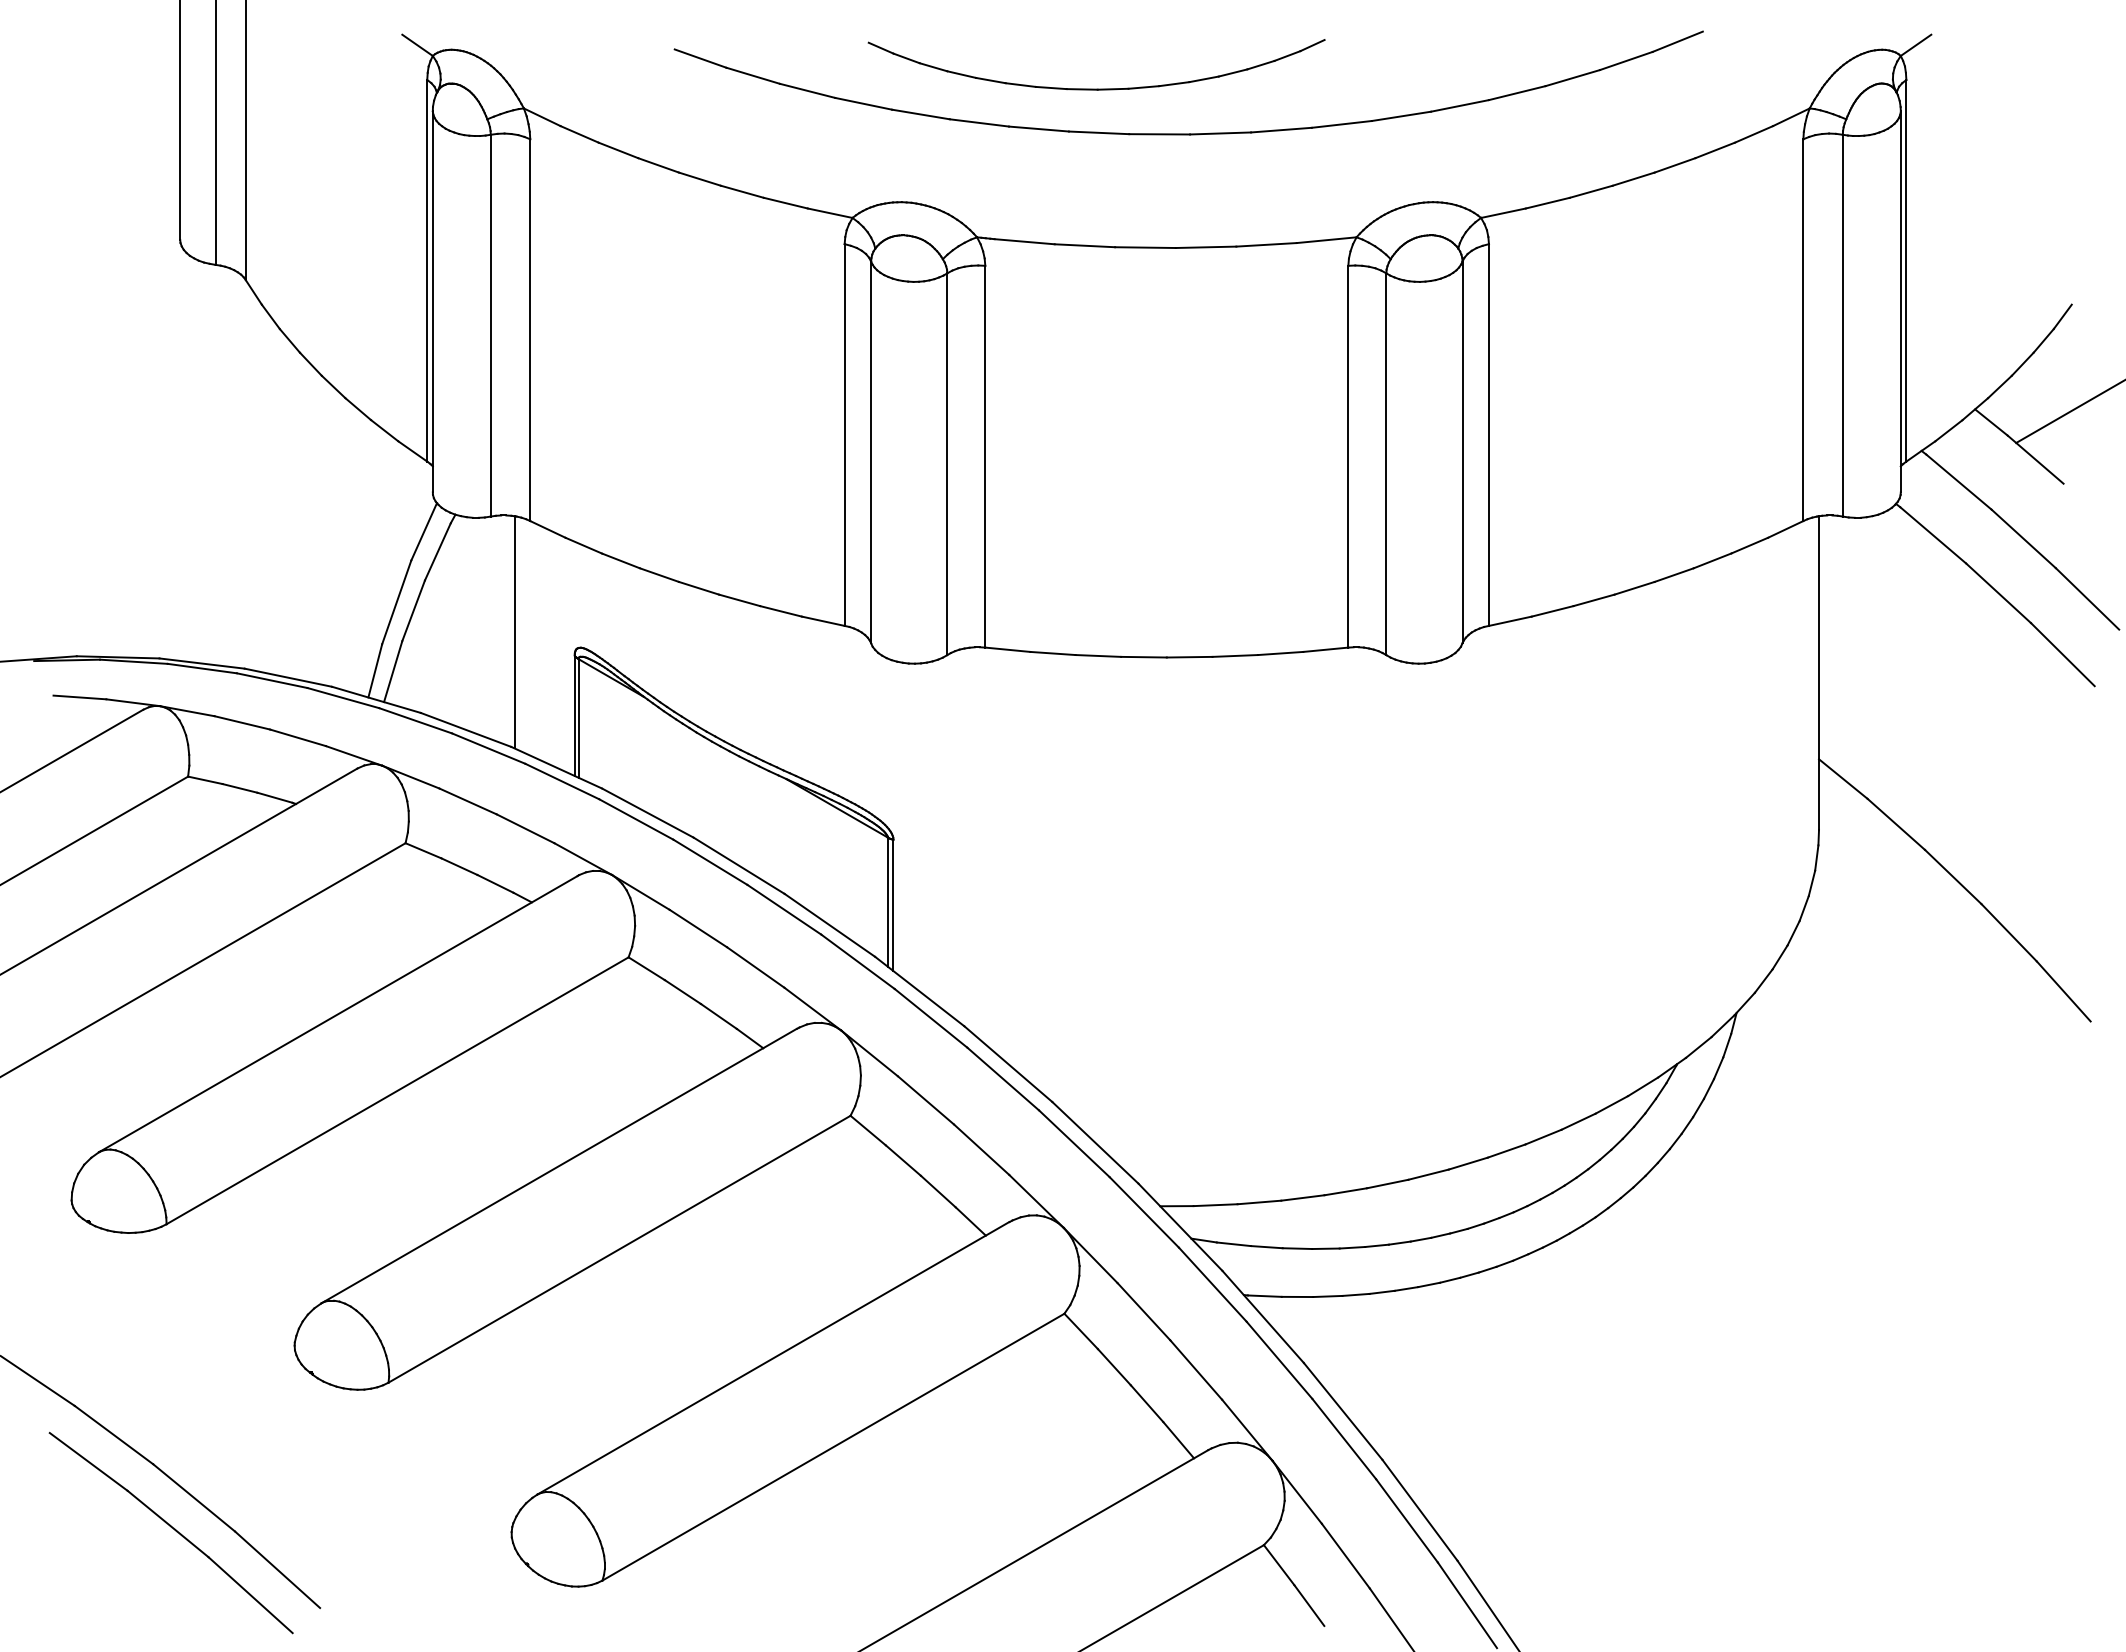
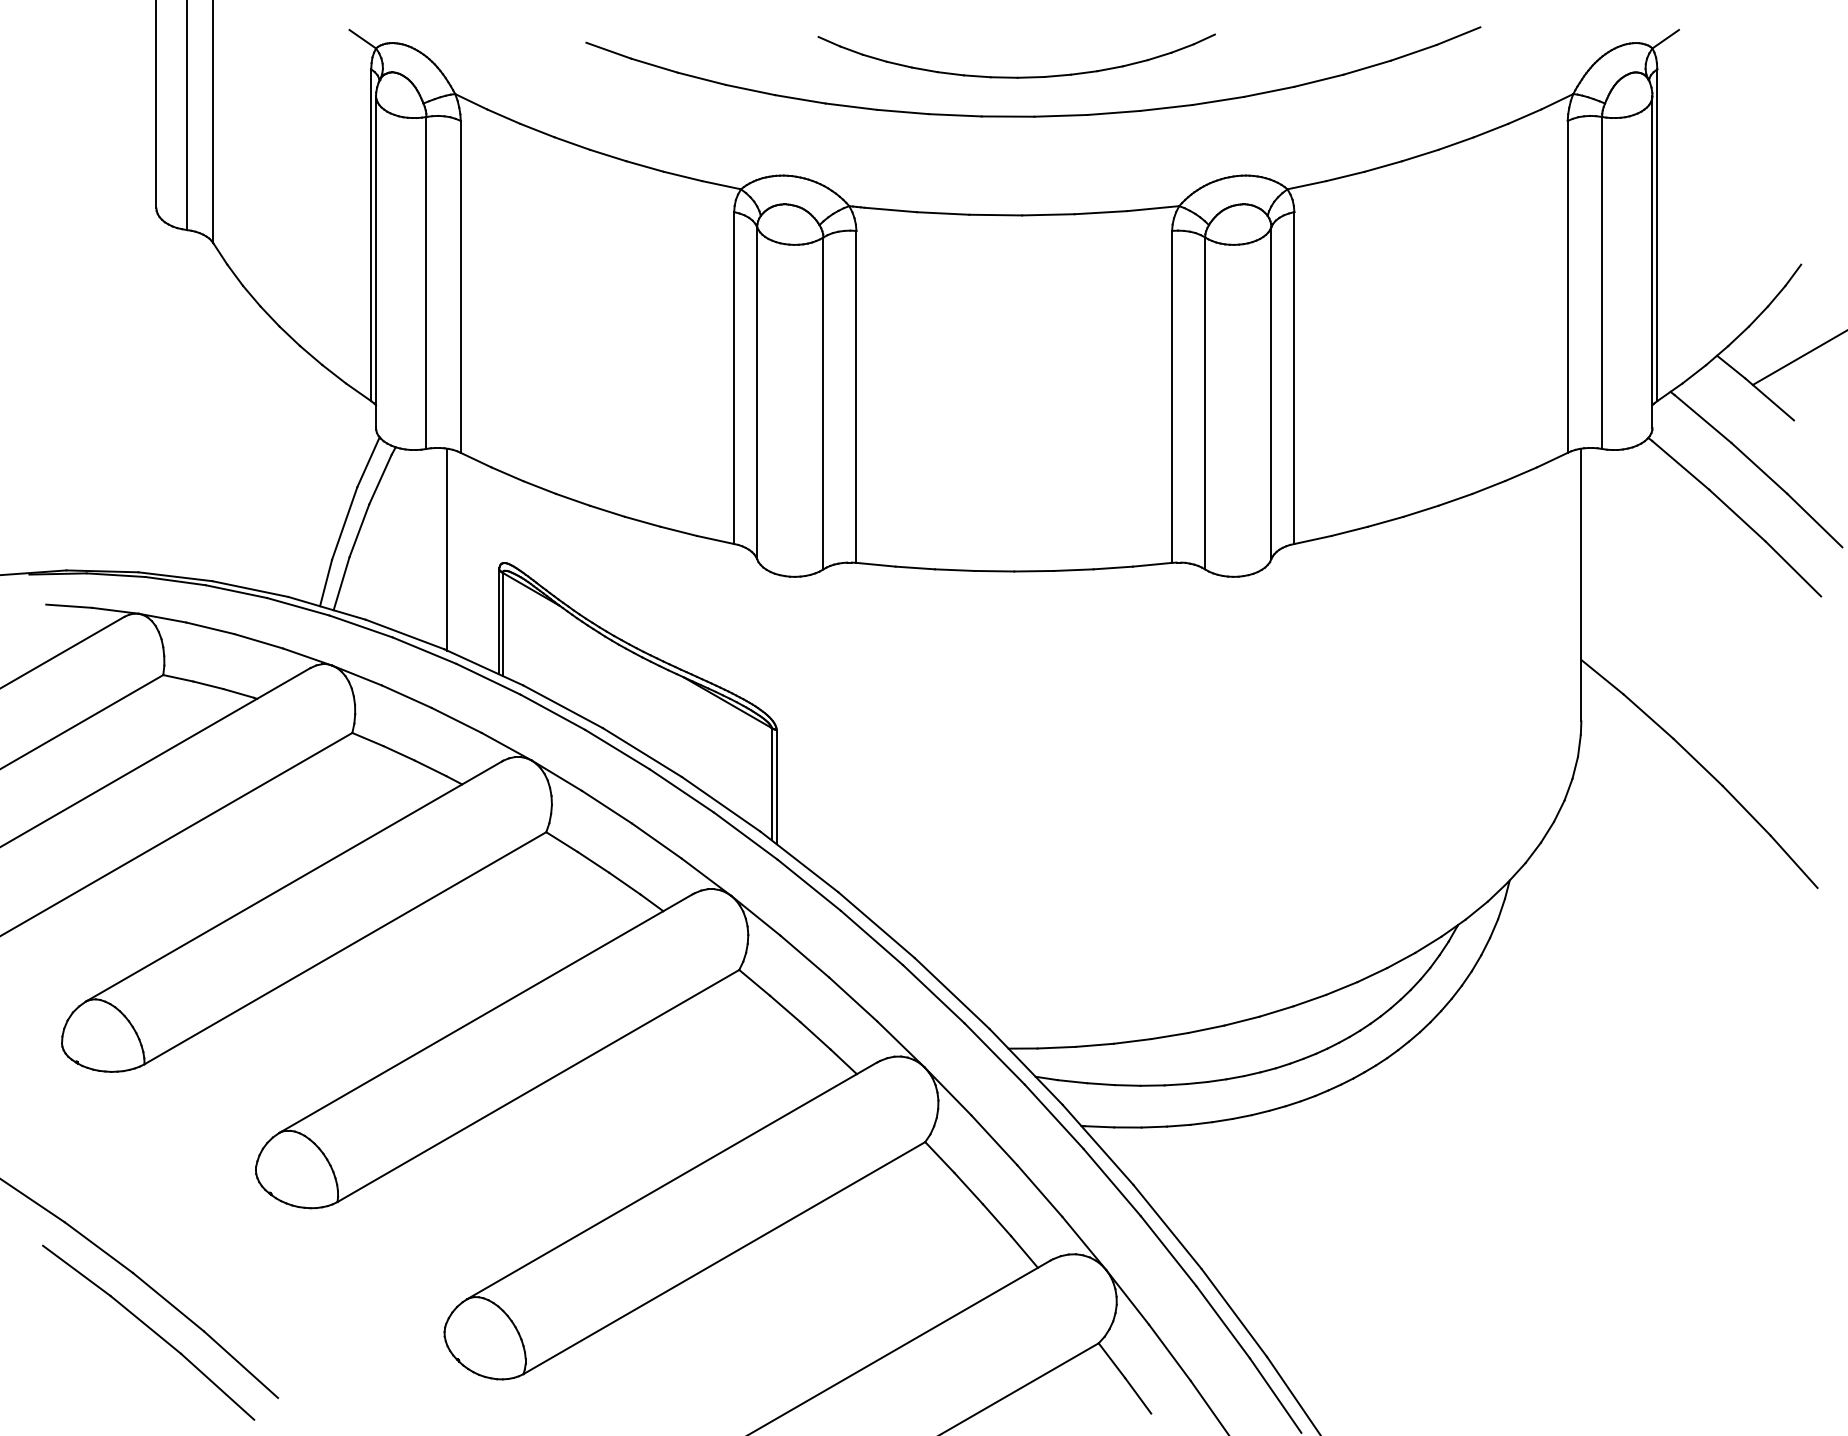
part: (1096, 88) -> (1016, 76), moved

